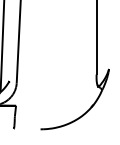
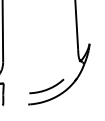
curve: (61, 113) -> (47, 88), added

